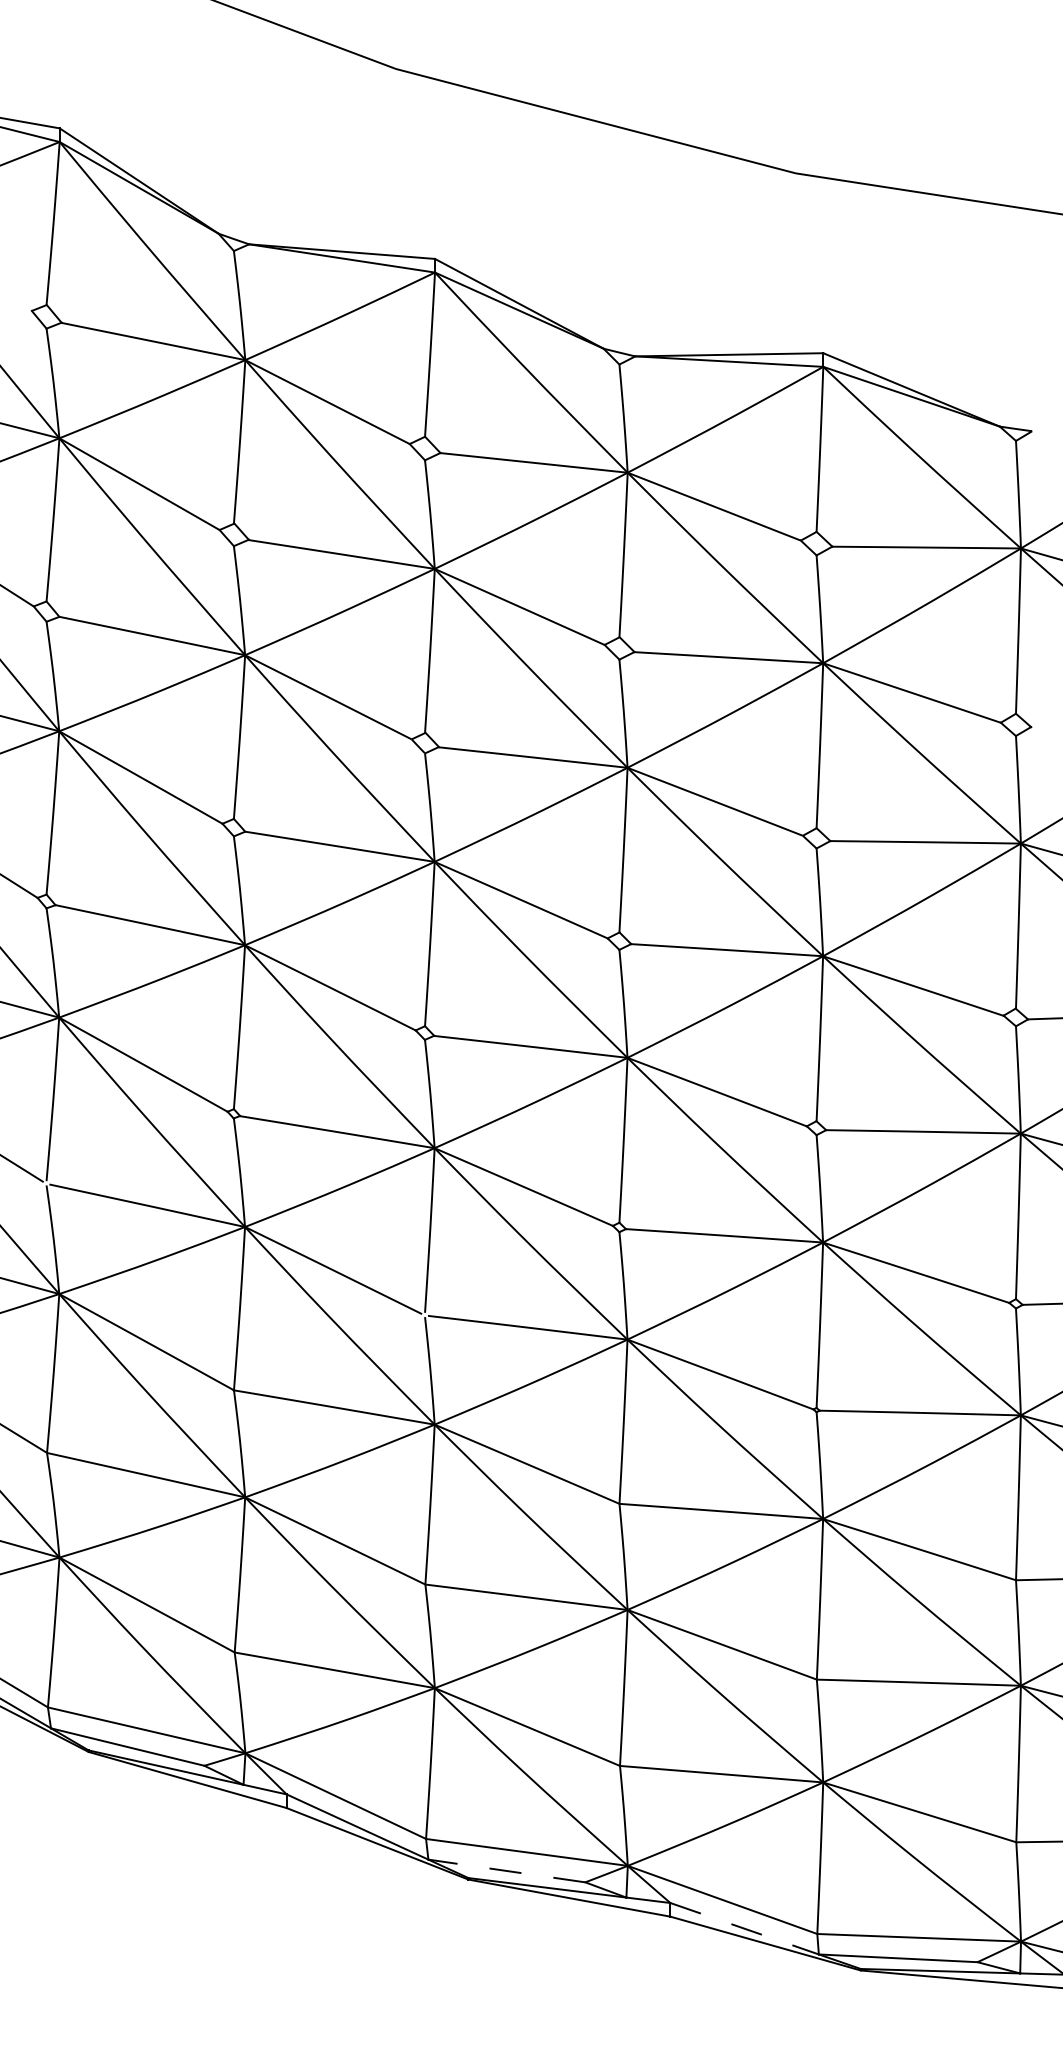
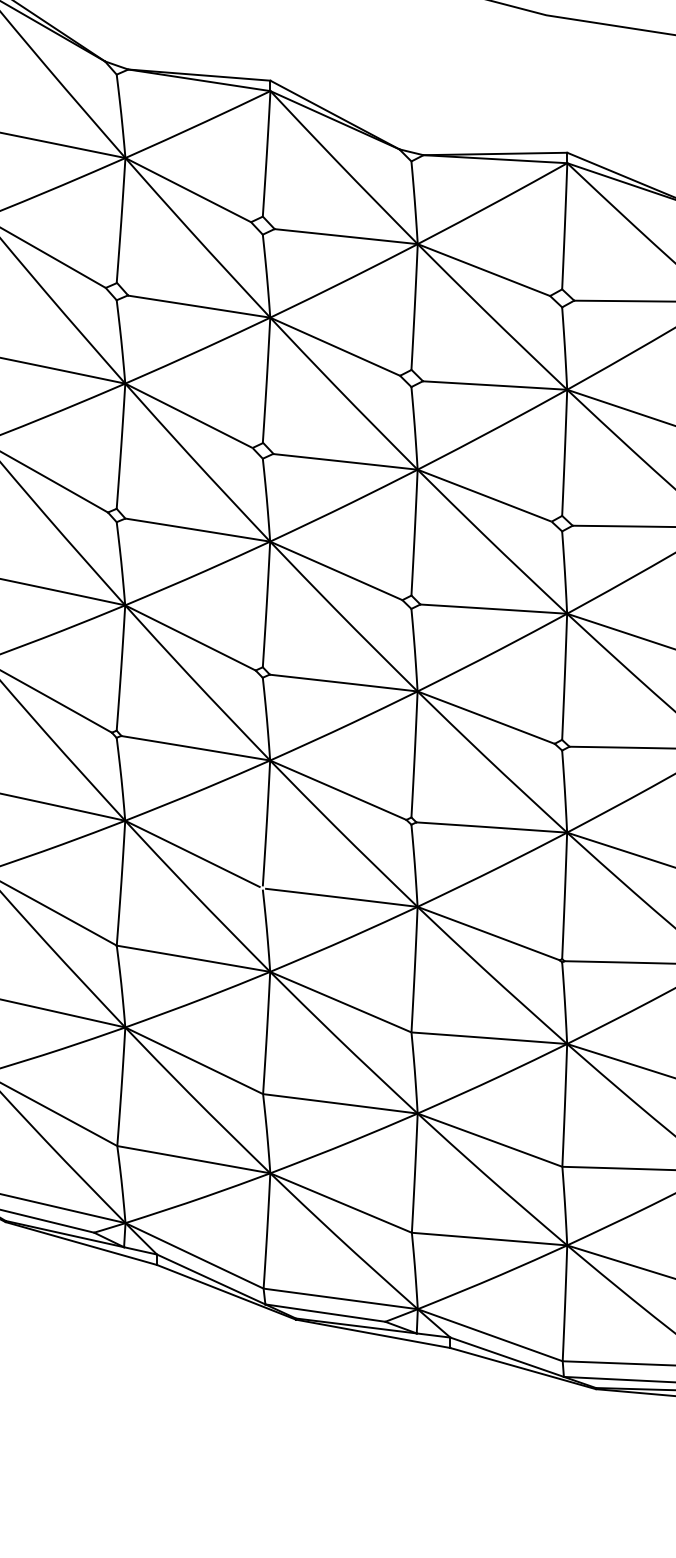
line: (506, 1870) -> (325, 1312), dashed -> solid
line: (744, 1928) -> (507, 1357), dashed -> solid

